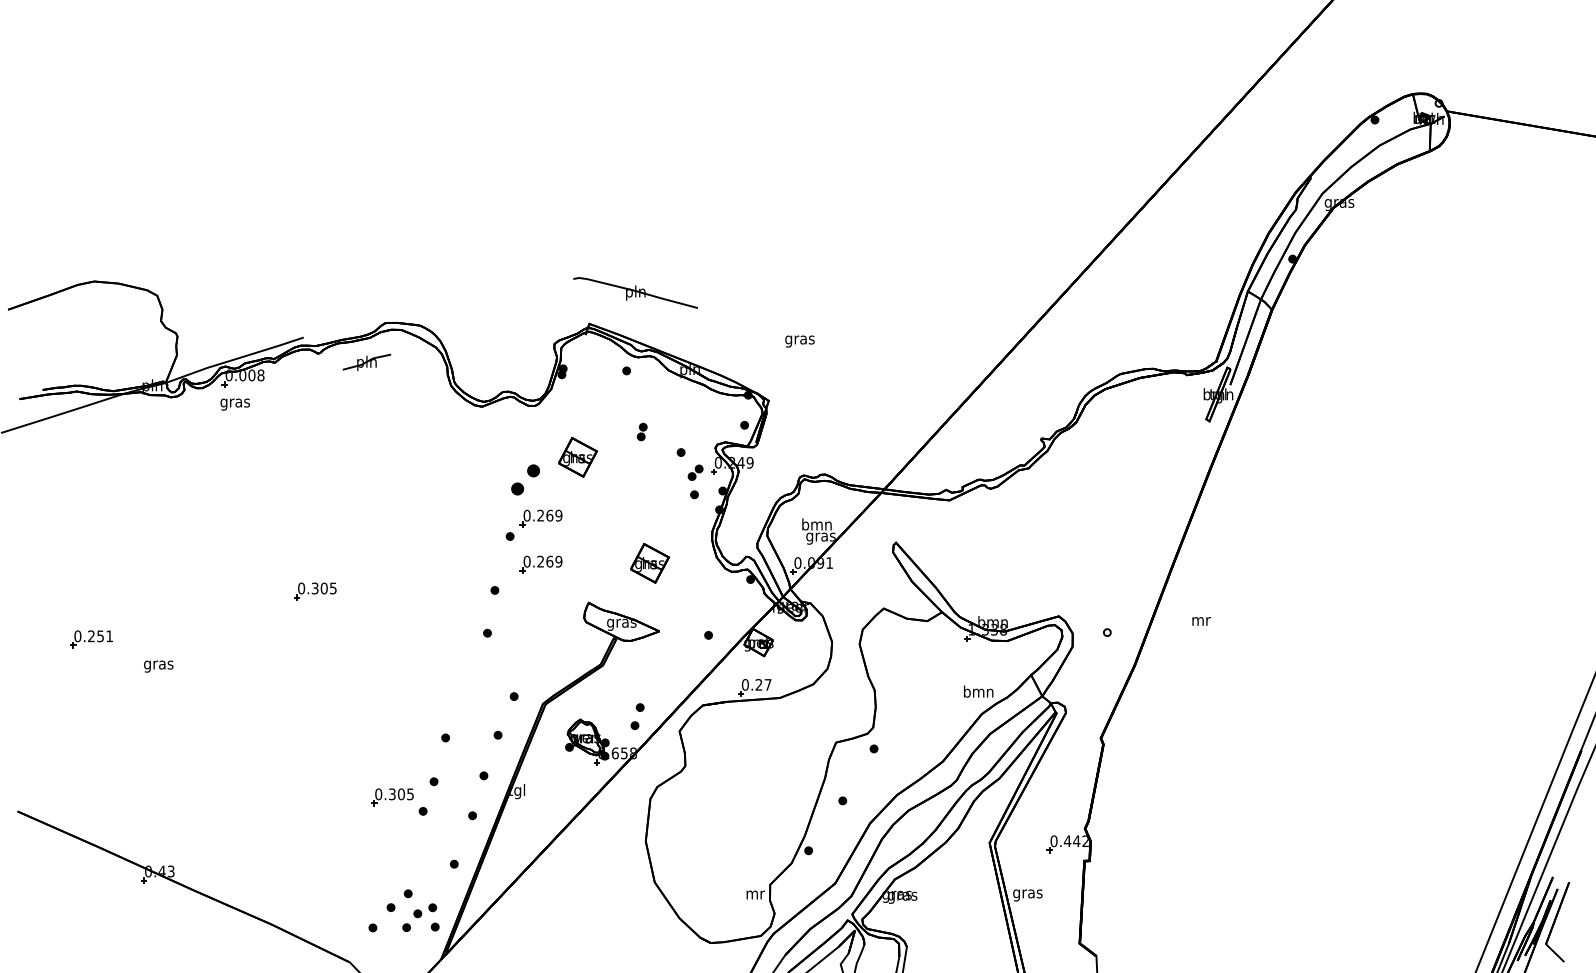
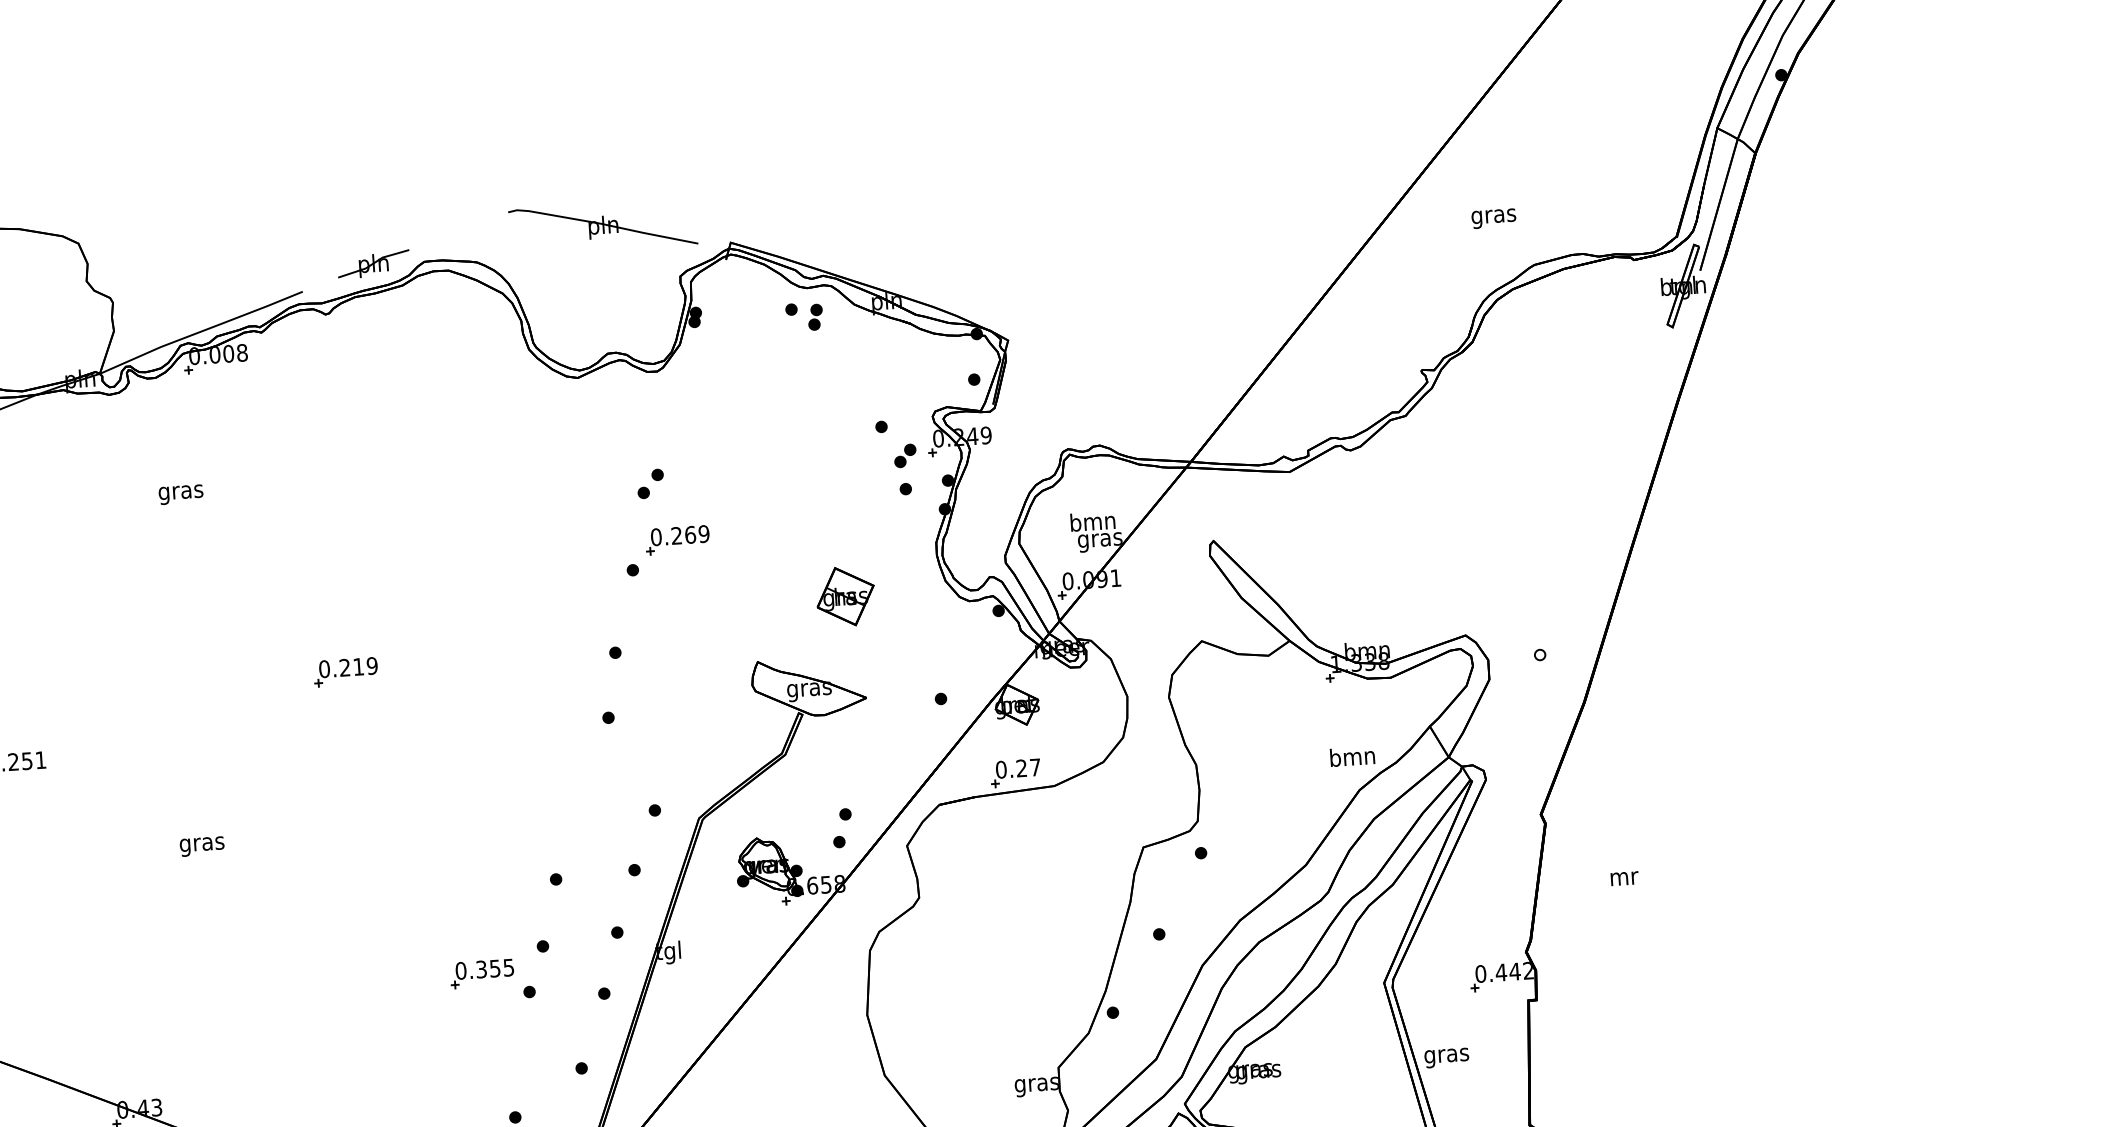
part: (635, 292) -> (603, 226), moved
text: (799, 341) -> (1493, 218), moved
part: (366, 361) -> (372, 262), moved
text: (234, 404) -> (180, 494), moved
part: (641, 431) -> (814, 316), moved
part: (577, 457) -> (726, 444), removed
part: (525, 480) -> (650, 484), size x0.62
part: (540, 564) -> (681, 609), removed
text: (323, 588) -> (357, 666), 0.305 -> 0.219
text: (1201, 621) -> (1624, 878), moved
text: (158, 666) -> (201, 846), moved
text: (400, 794) -> (493, 968), 0.305 -> 0.355
text: (754, 896) -> (1036, 1086), mr -> gras

